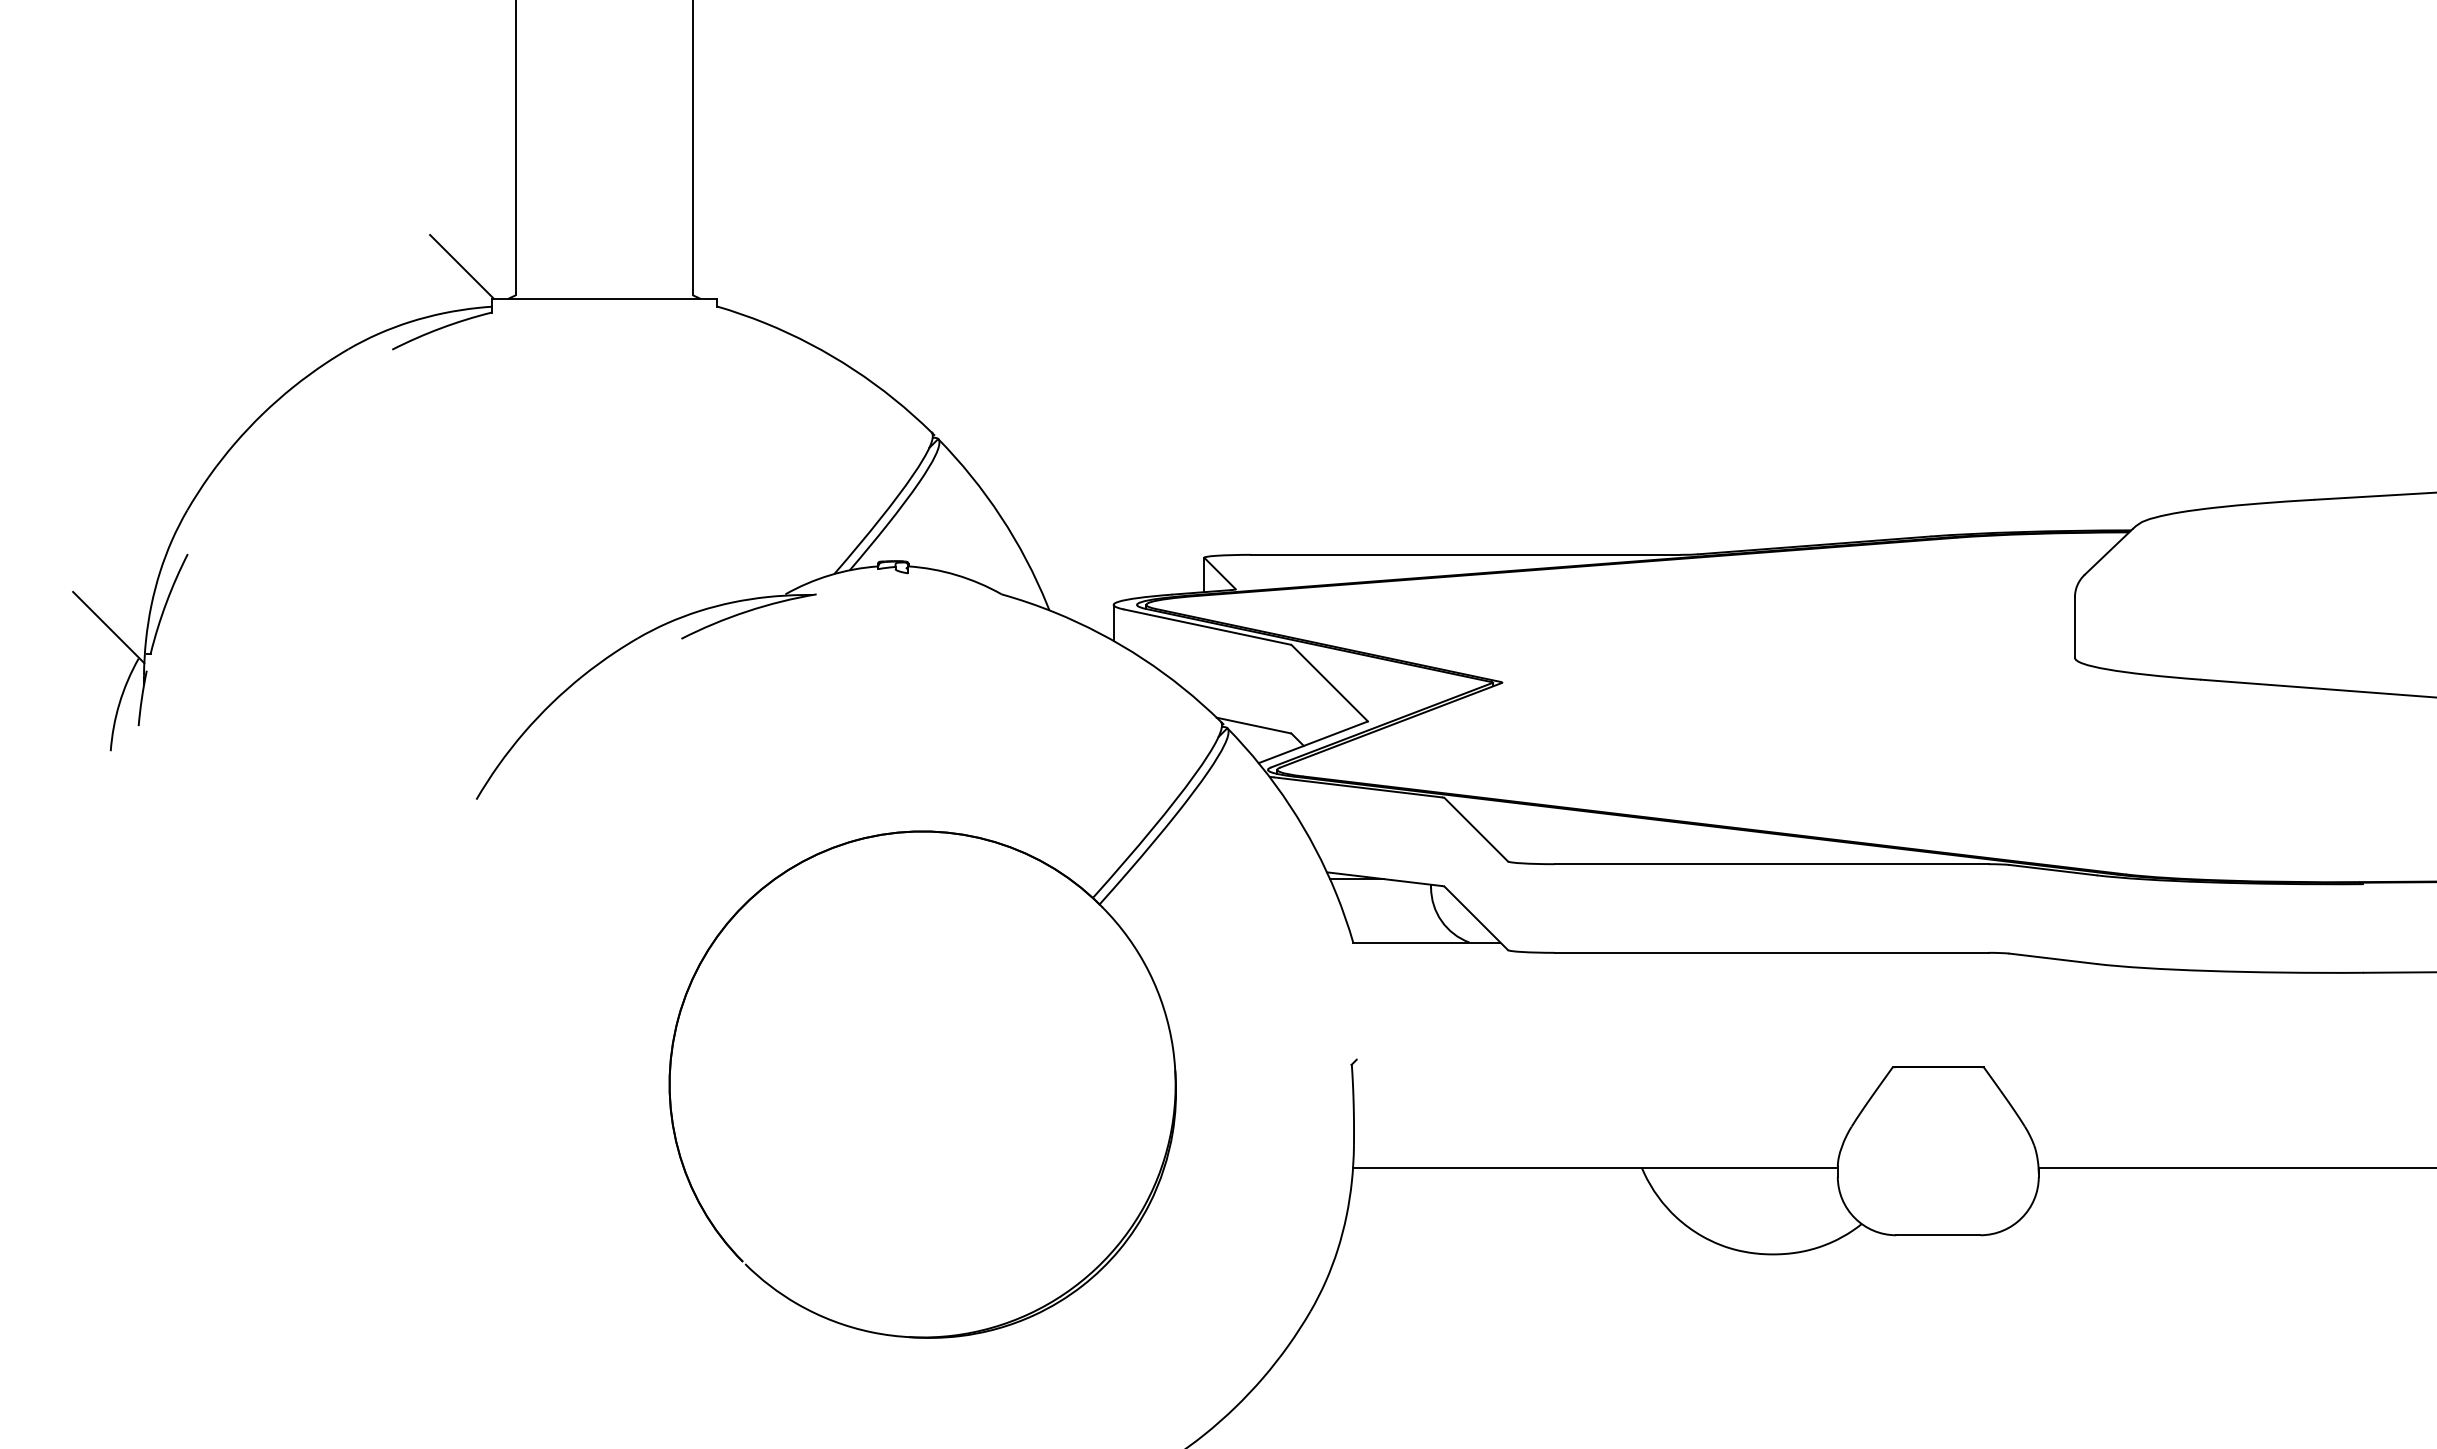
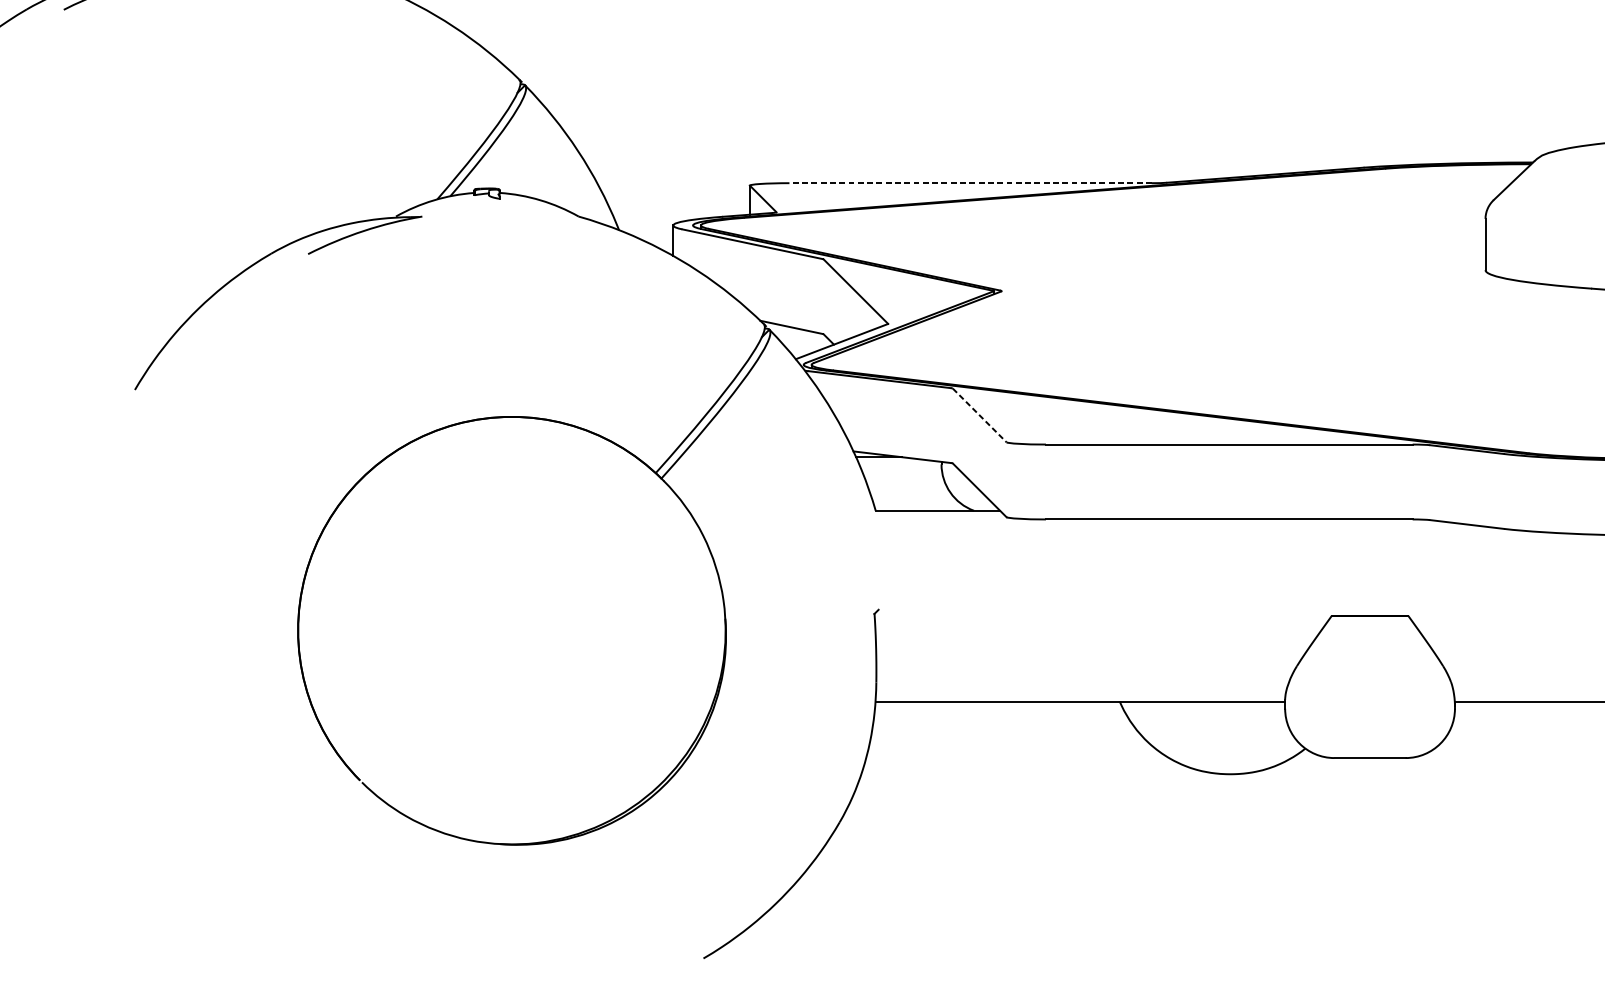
line: (1465, 554) -> (970, 182), solid -> dashed
line: (1476, 829) -> (979, 415), solid -> dashed

